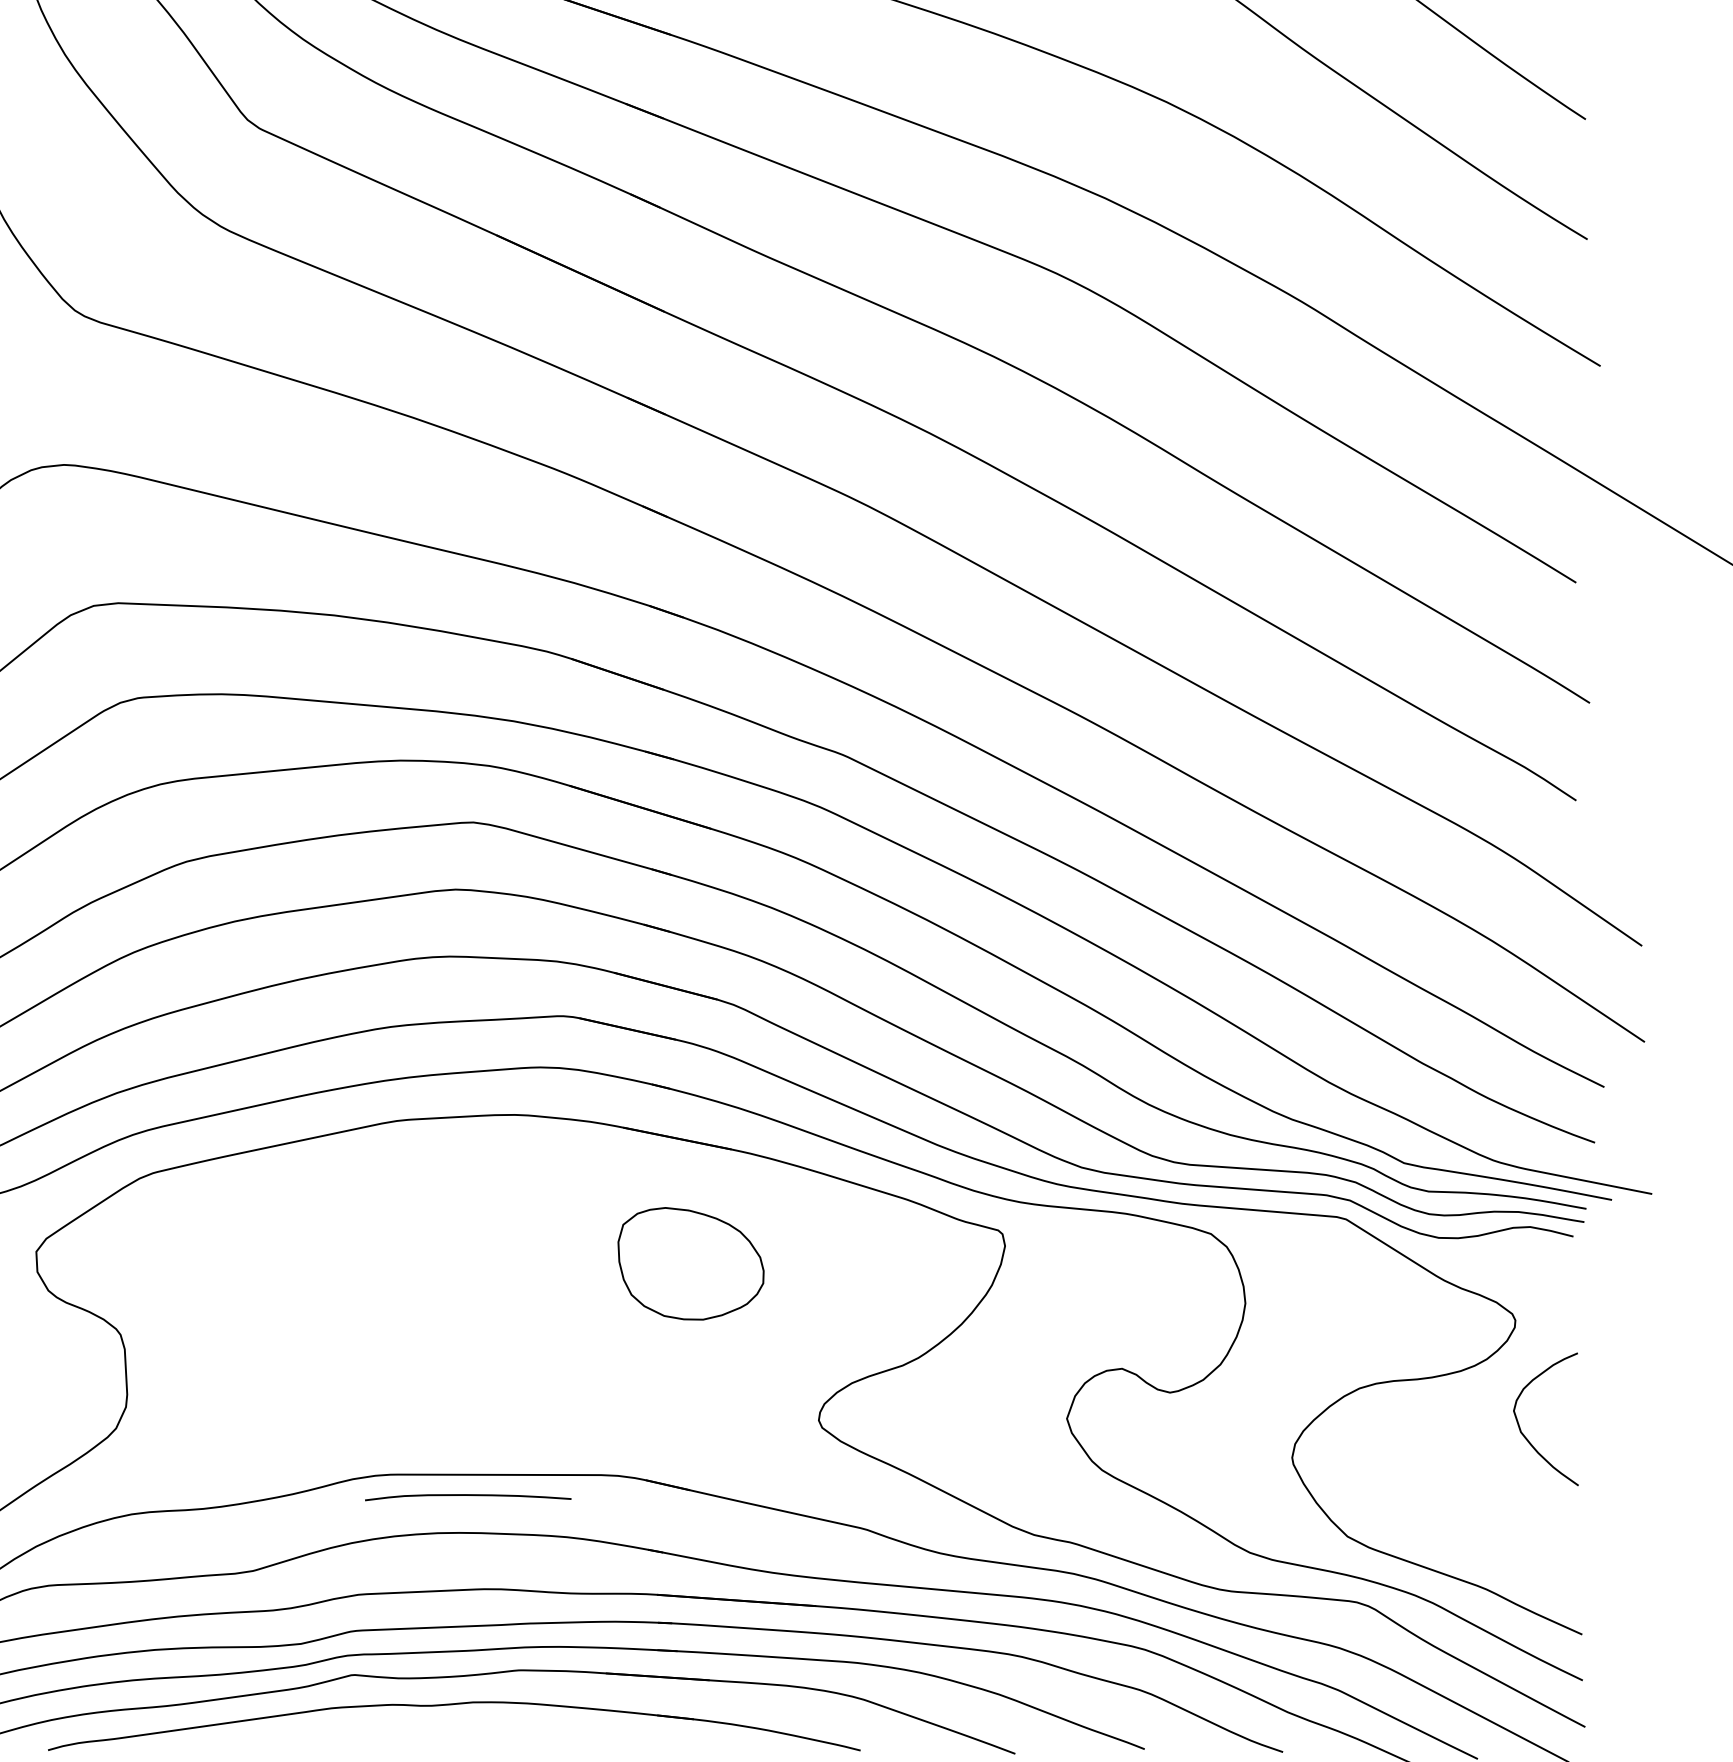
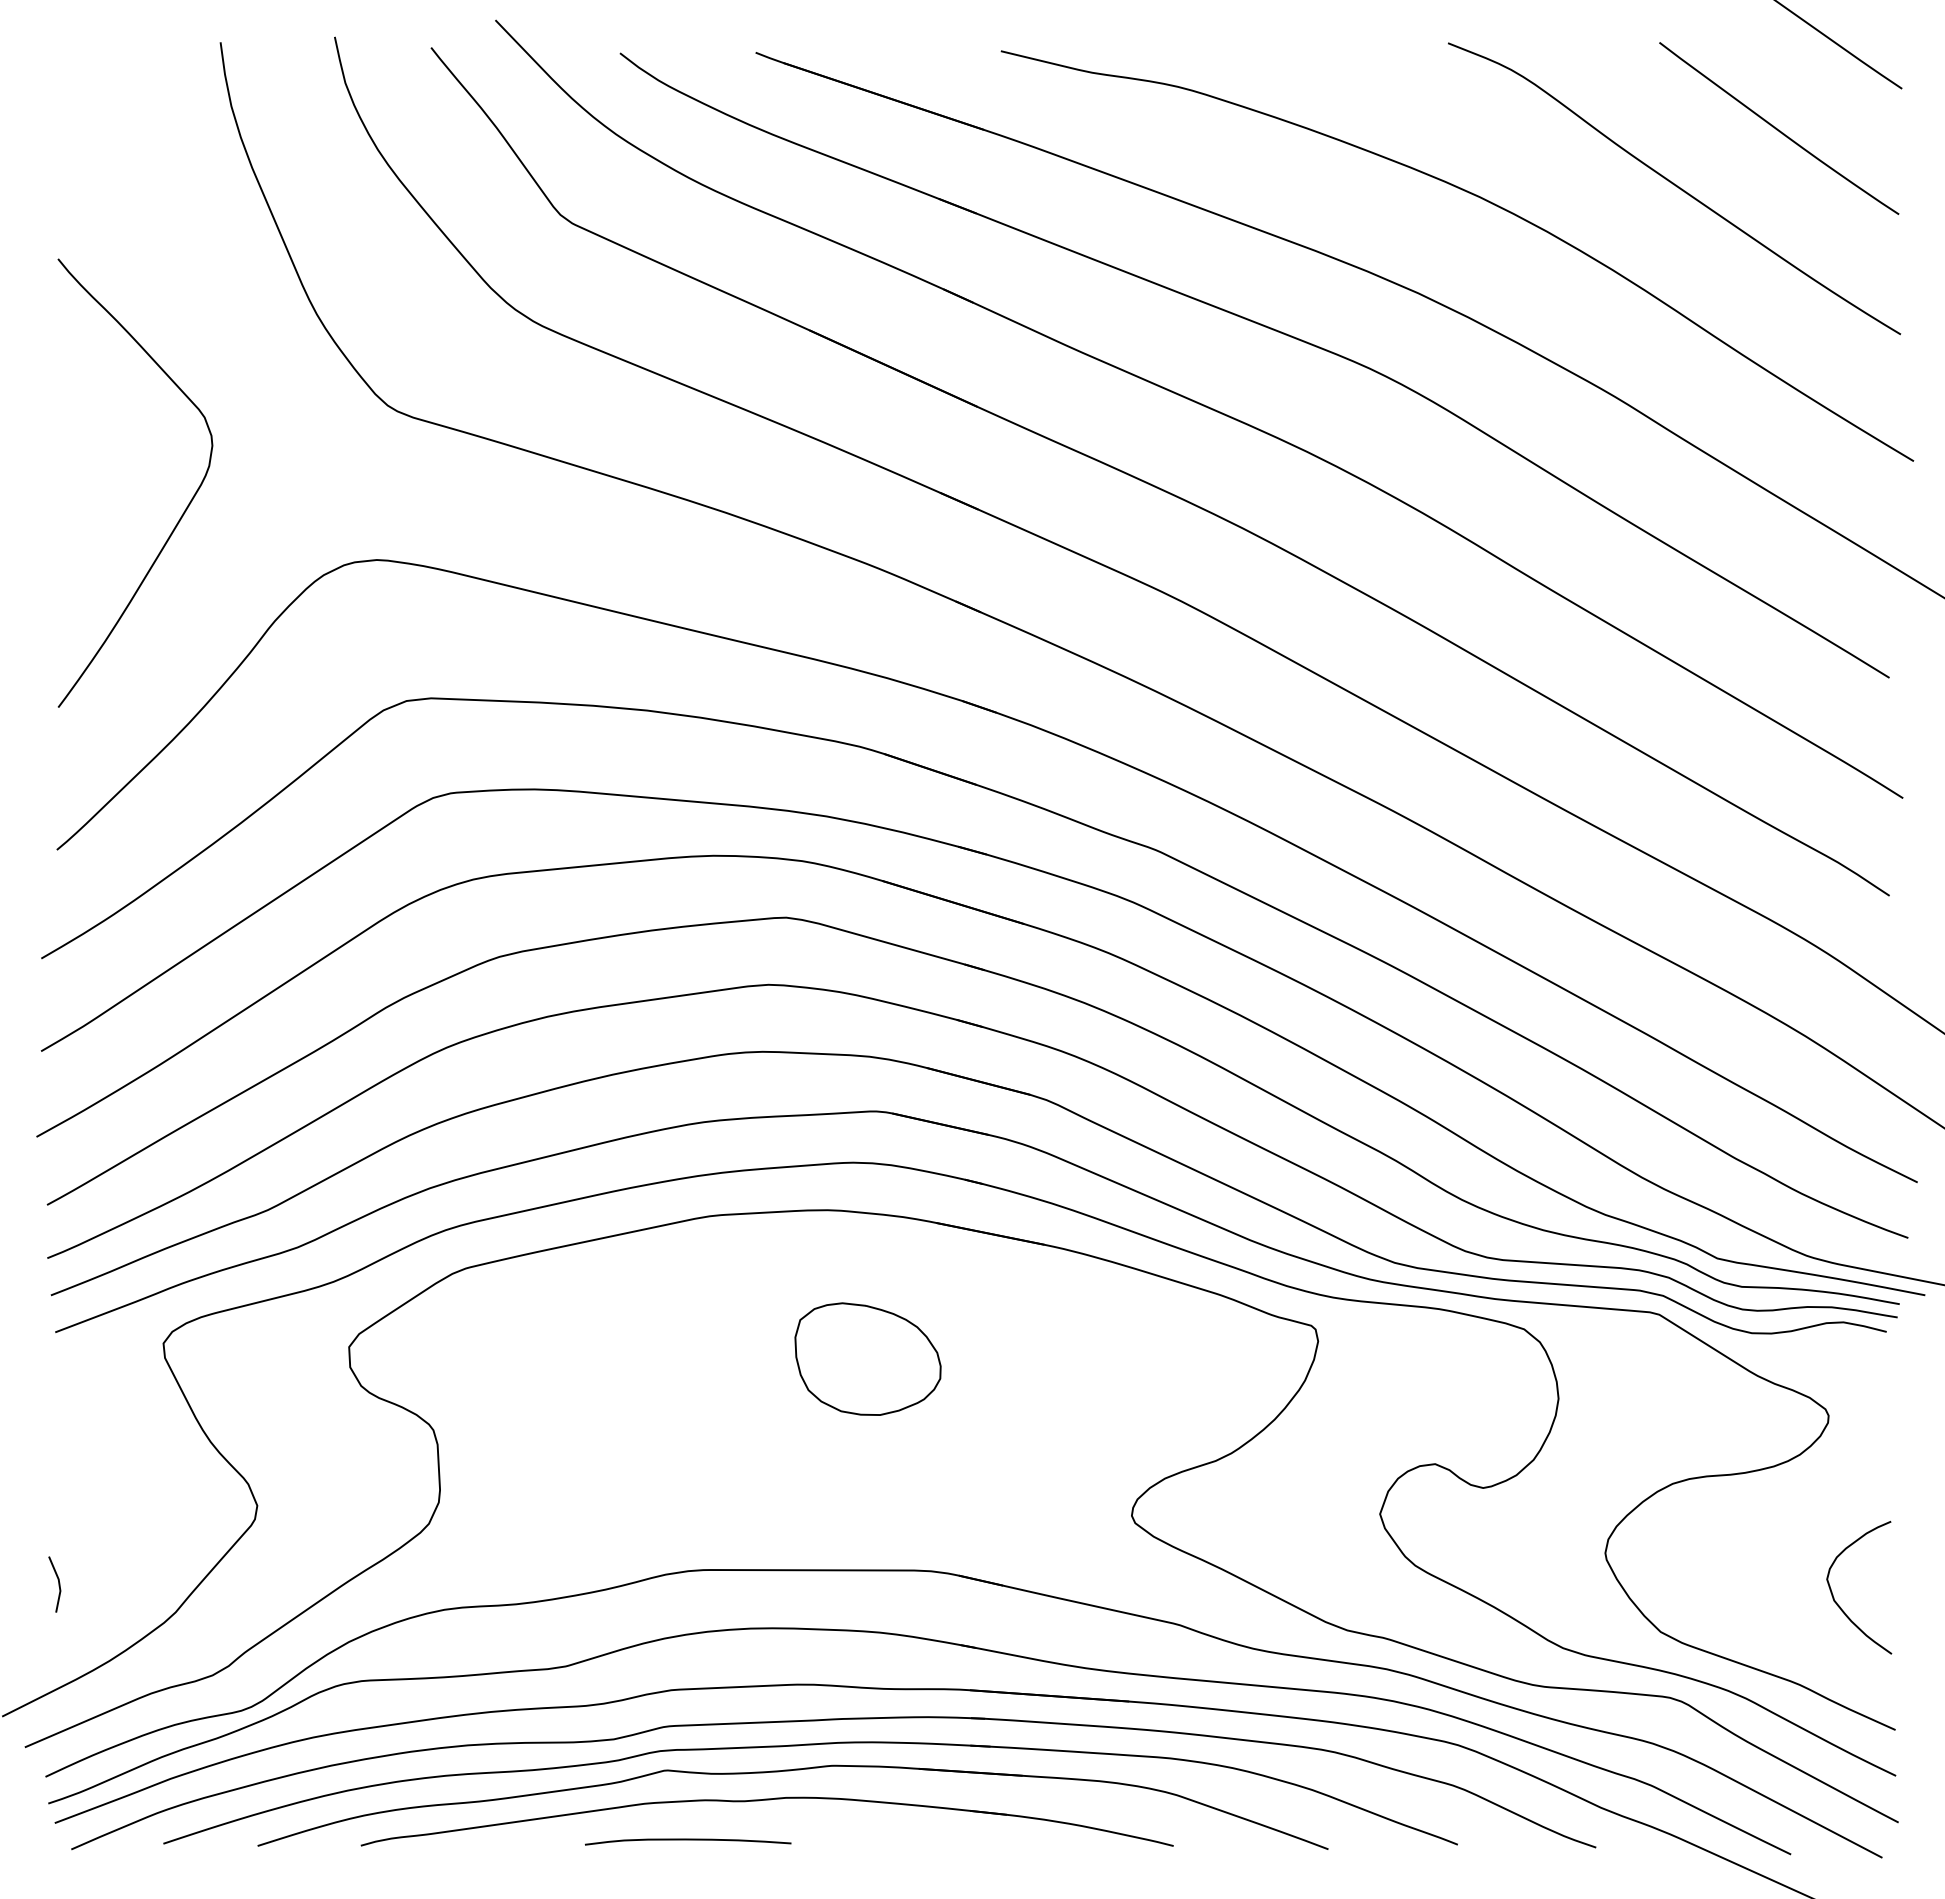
part: (690, 1263) -> (867, 1358), moved
curve: (1527, 1438) -> (1840, 1606), moved
curve: (468, 1496) -> (688, 1840), moved

